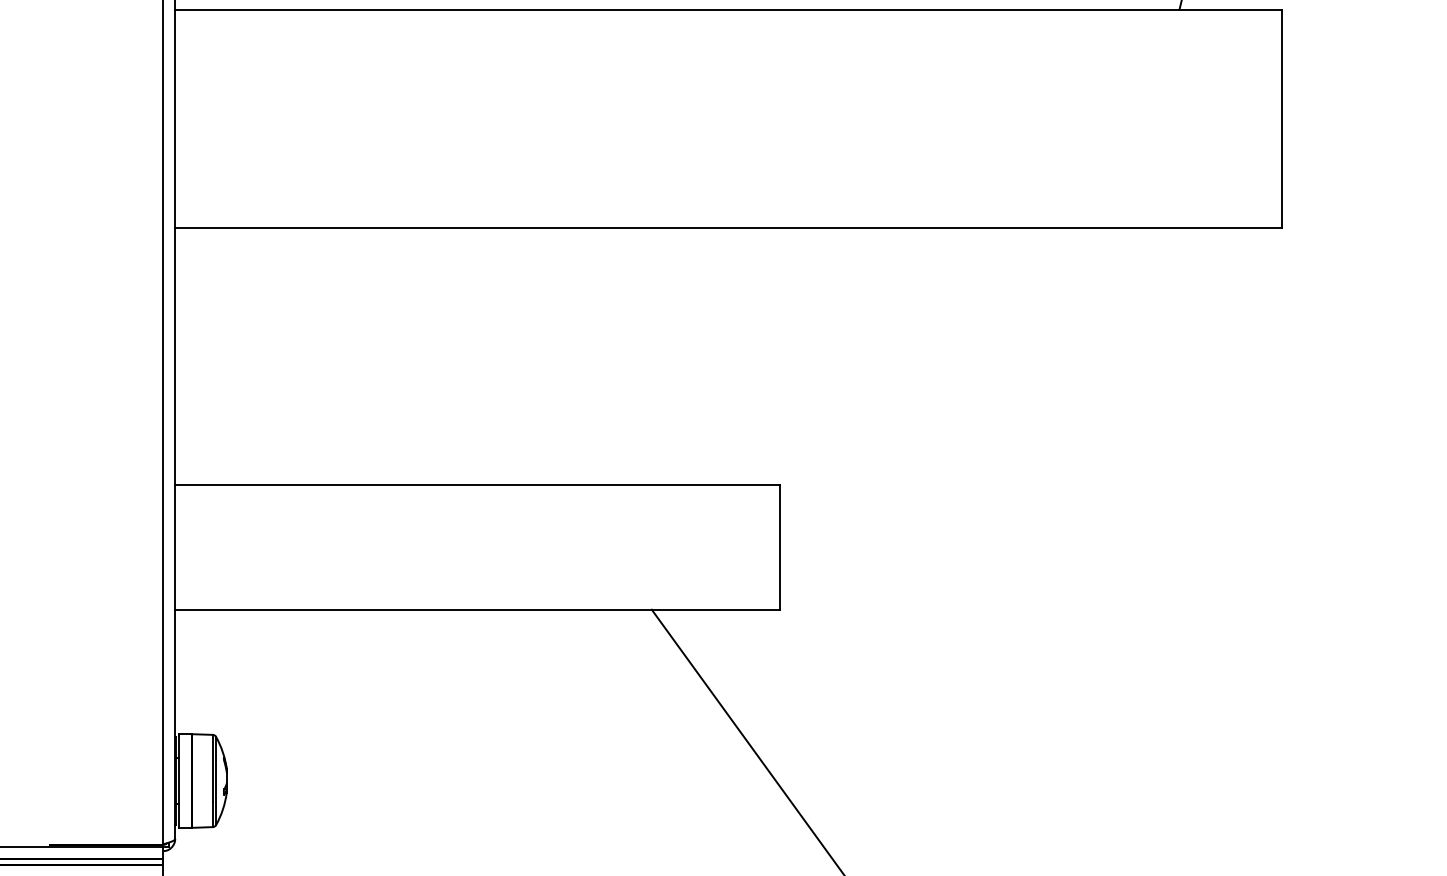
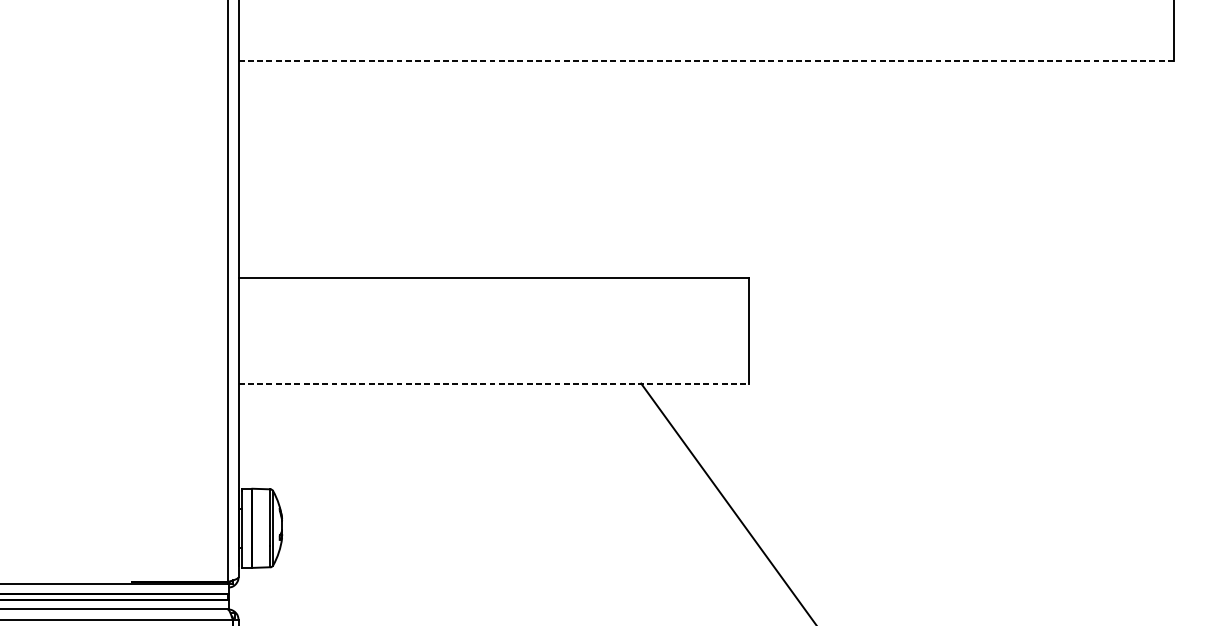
line: (728, 228) -> (706, 61), solid -> dashed
line: (477, 609) -> (493, 383), solid -> dashed

